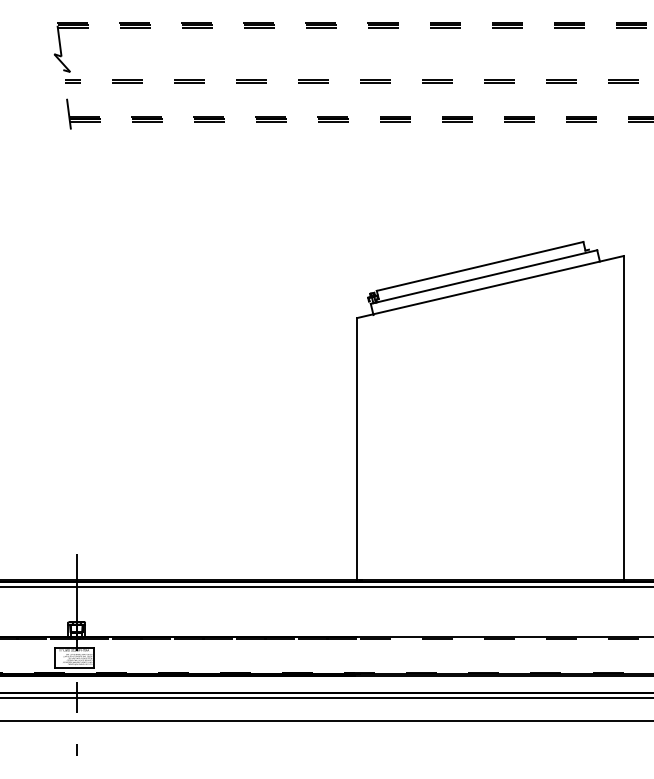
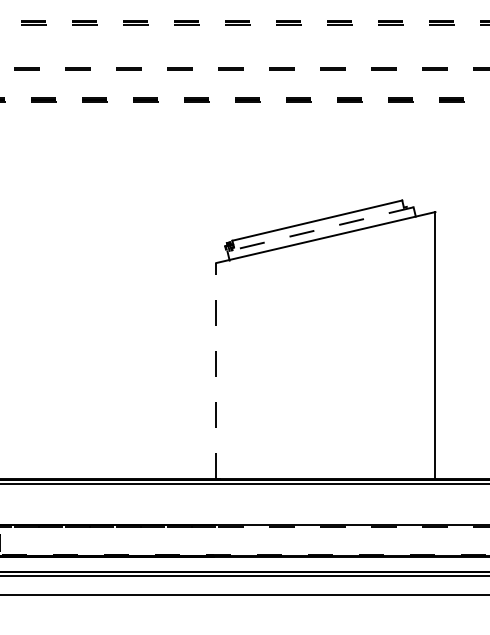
line: (483, 277) -> (320, 229), solid -> dashed
line: (357, 448) -> (216, 370), solid -> dashed

